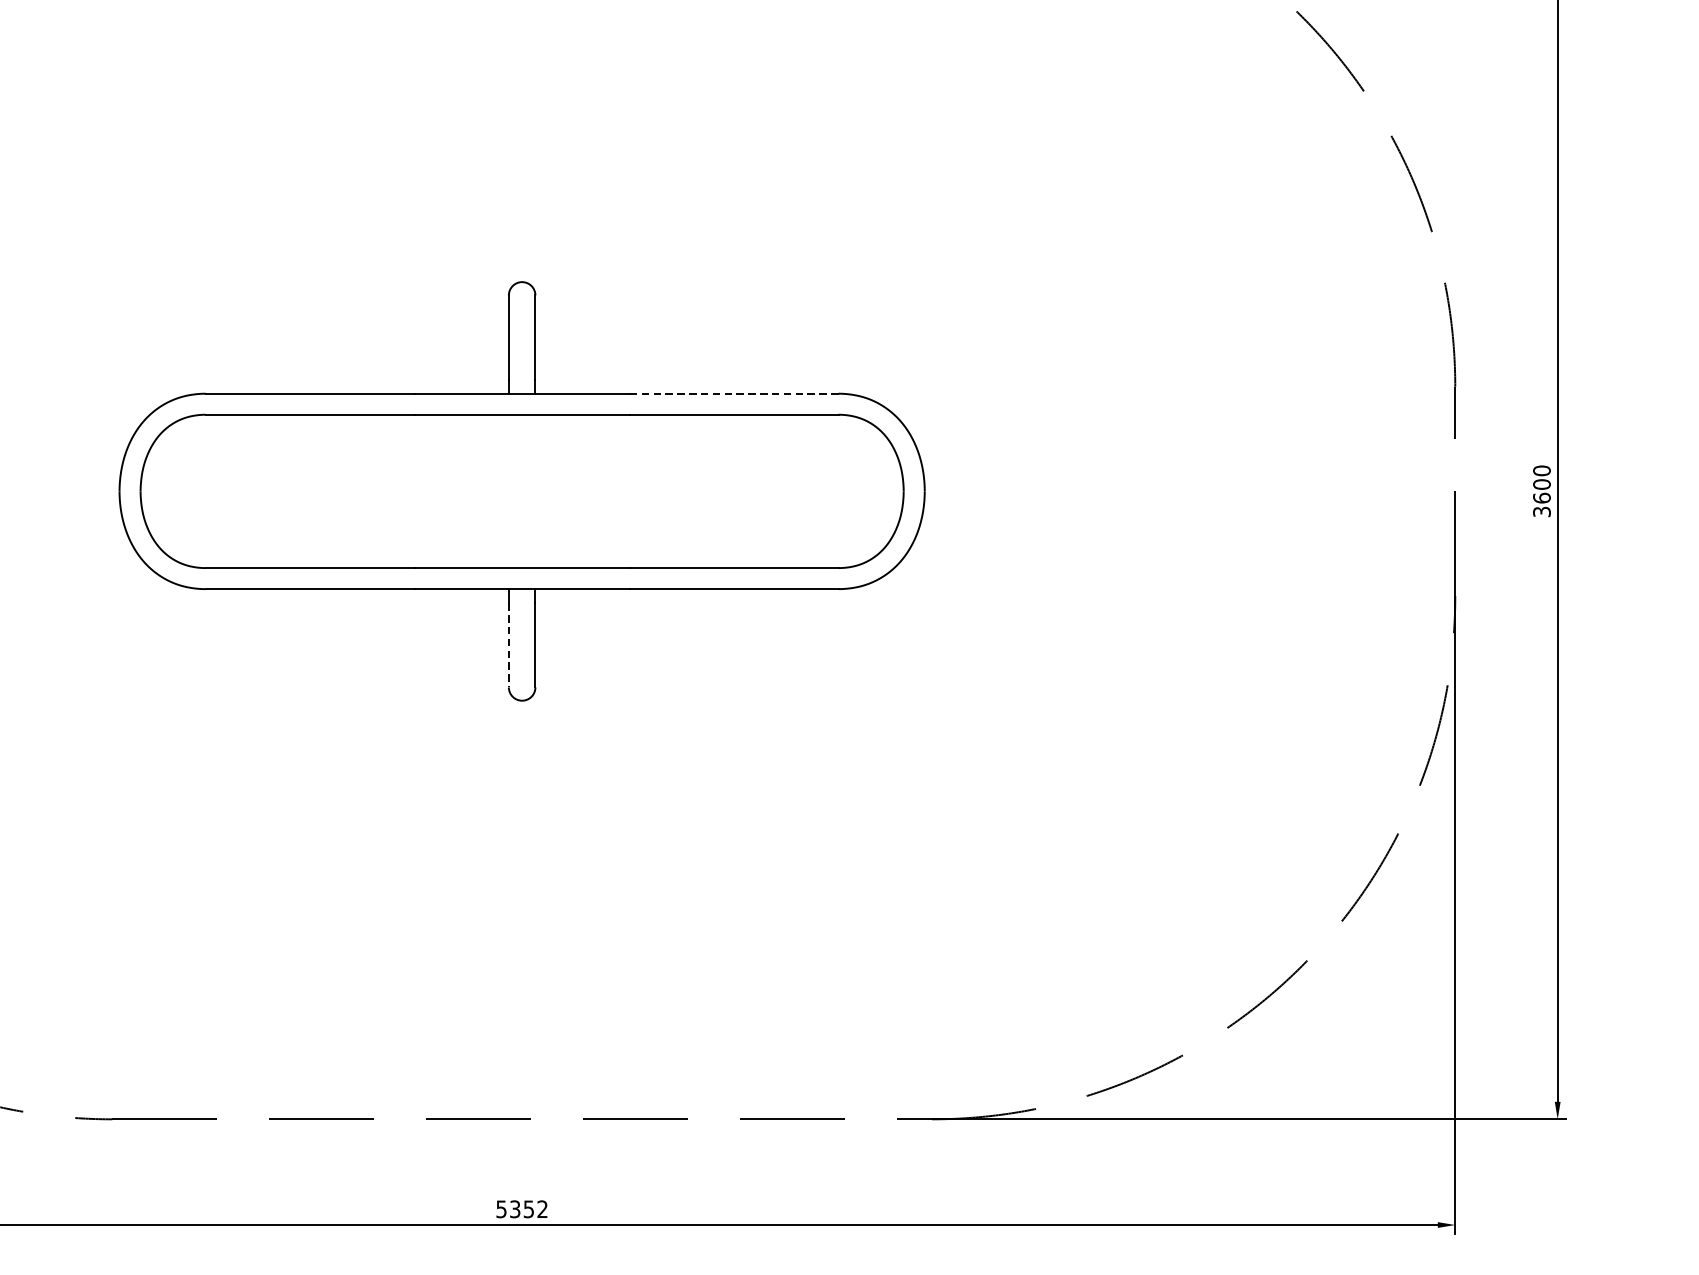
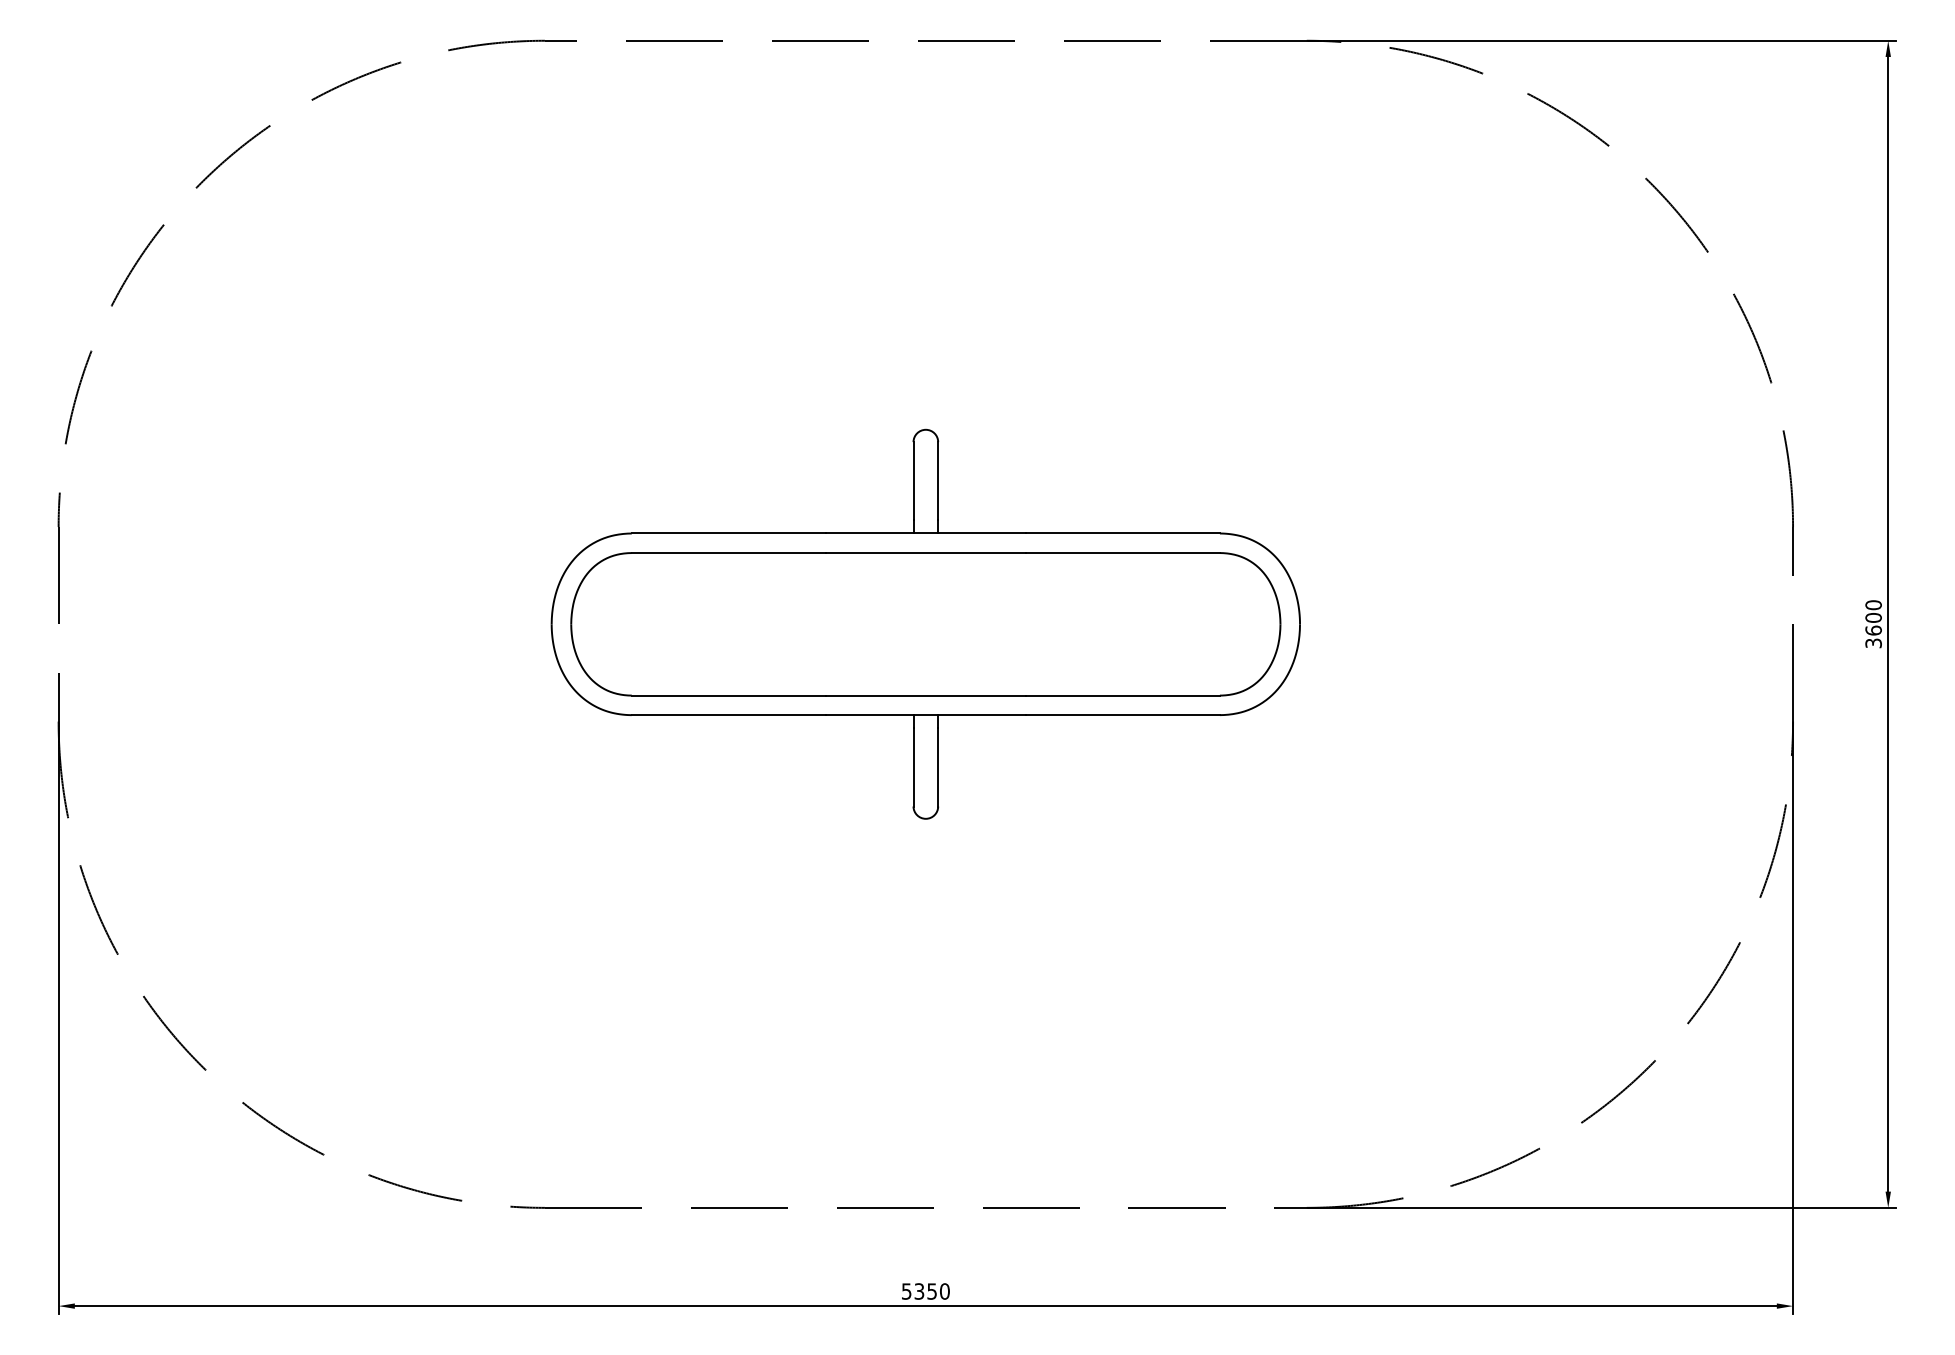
line: (733, 393) -> (1122, 533), dashed -> solid
line: (508, 645) -> (913, 767), dashed -> solid
text: (542, 1209) -> (944, 1291), 5352 -> 5350

